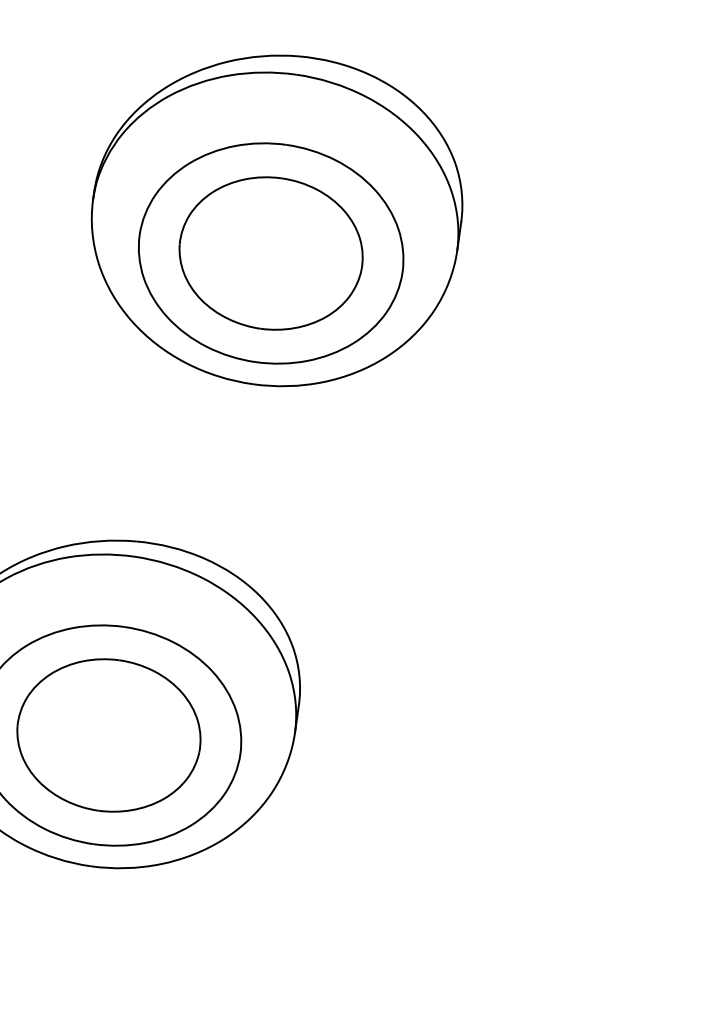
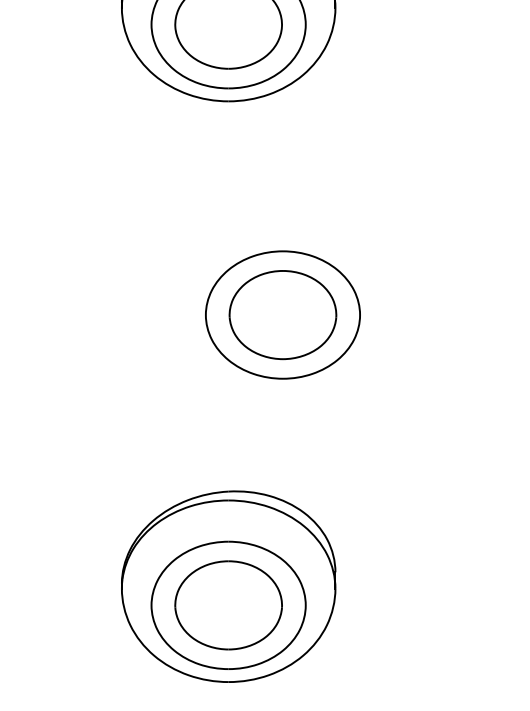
part: (275, 220) -> (282, 295), removed

